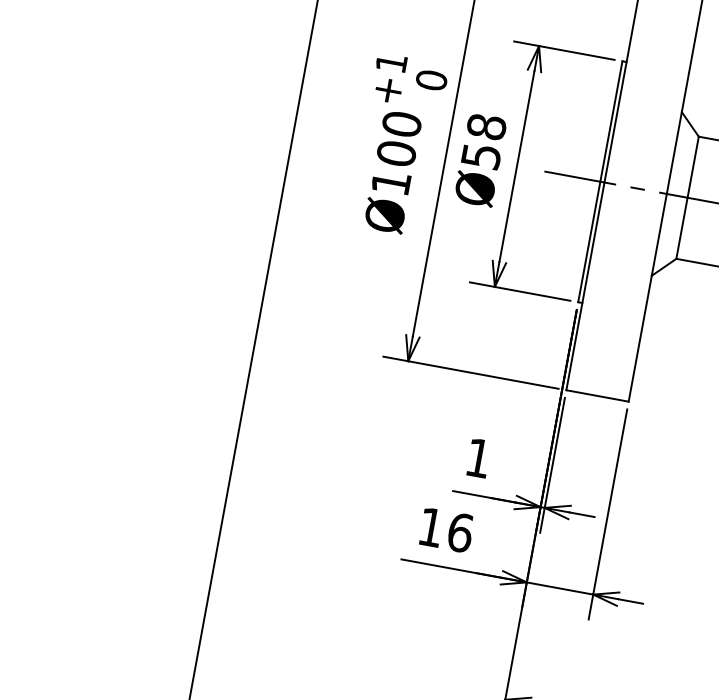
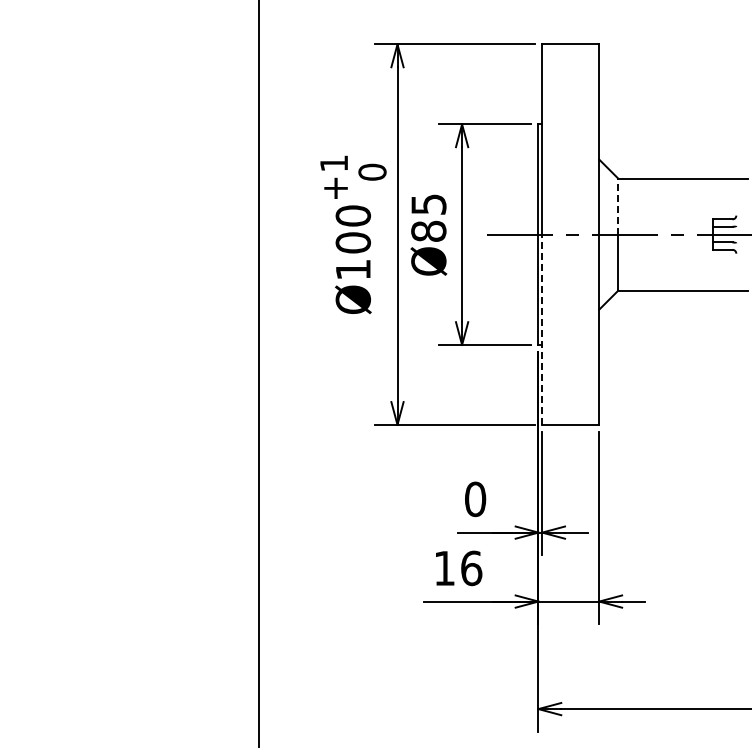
text: (483, 141) -> (428, 217), Ø58 -> Ø85
line: (693, 167) -> (618, 206), solid -> dashed
line: (585, 286) -> (542, 329), solid -> dashed
text: (478, 458) -> (475, 499), 1 -> 0

